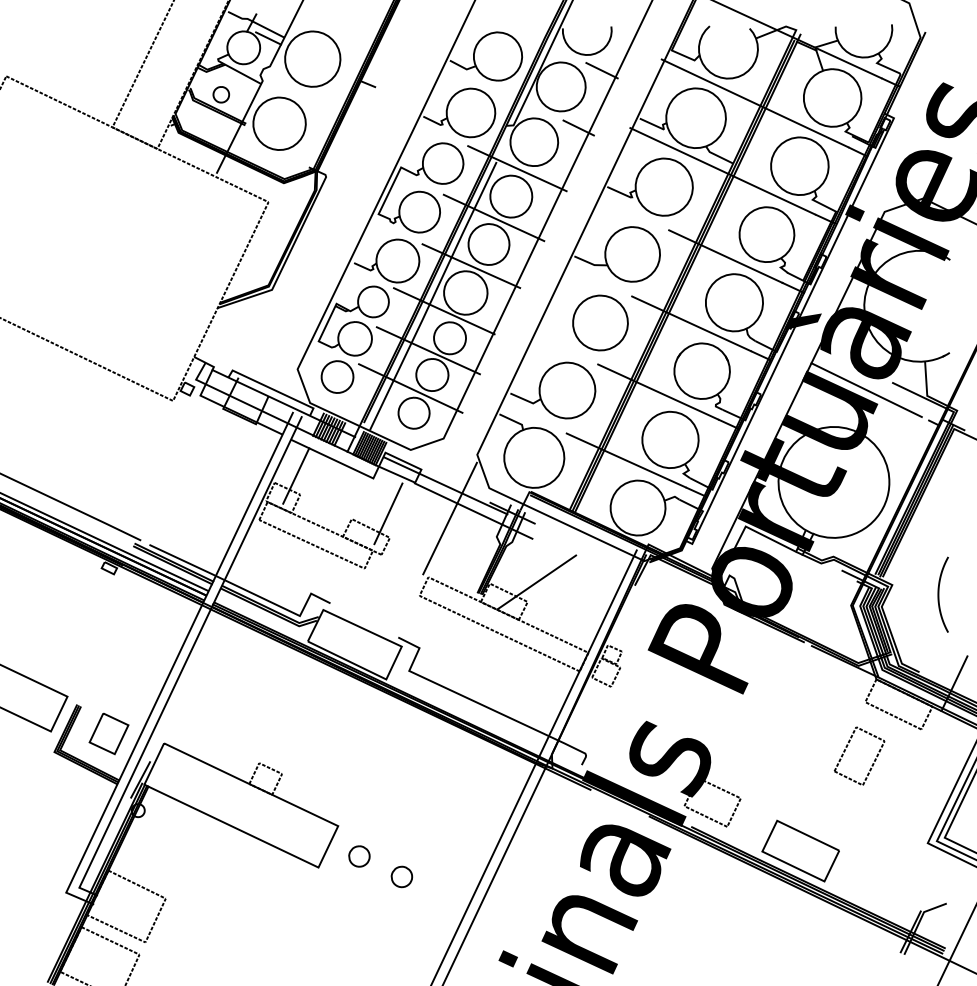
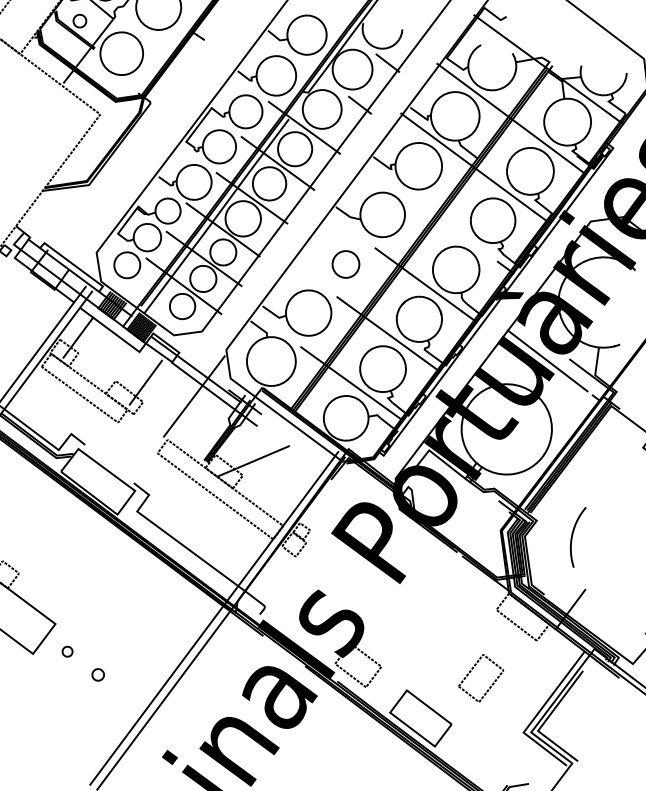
line: (725, 256) -> (456, 231), removed
part: (600, 322) -> (346, 264), size x0.6
part: (847, 747) -> (472, 669), moved
part: (359, 856) -> (67, 651), size x0.6
part: (401, 876) -> (97, 674), size x0.7

